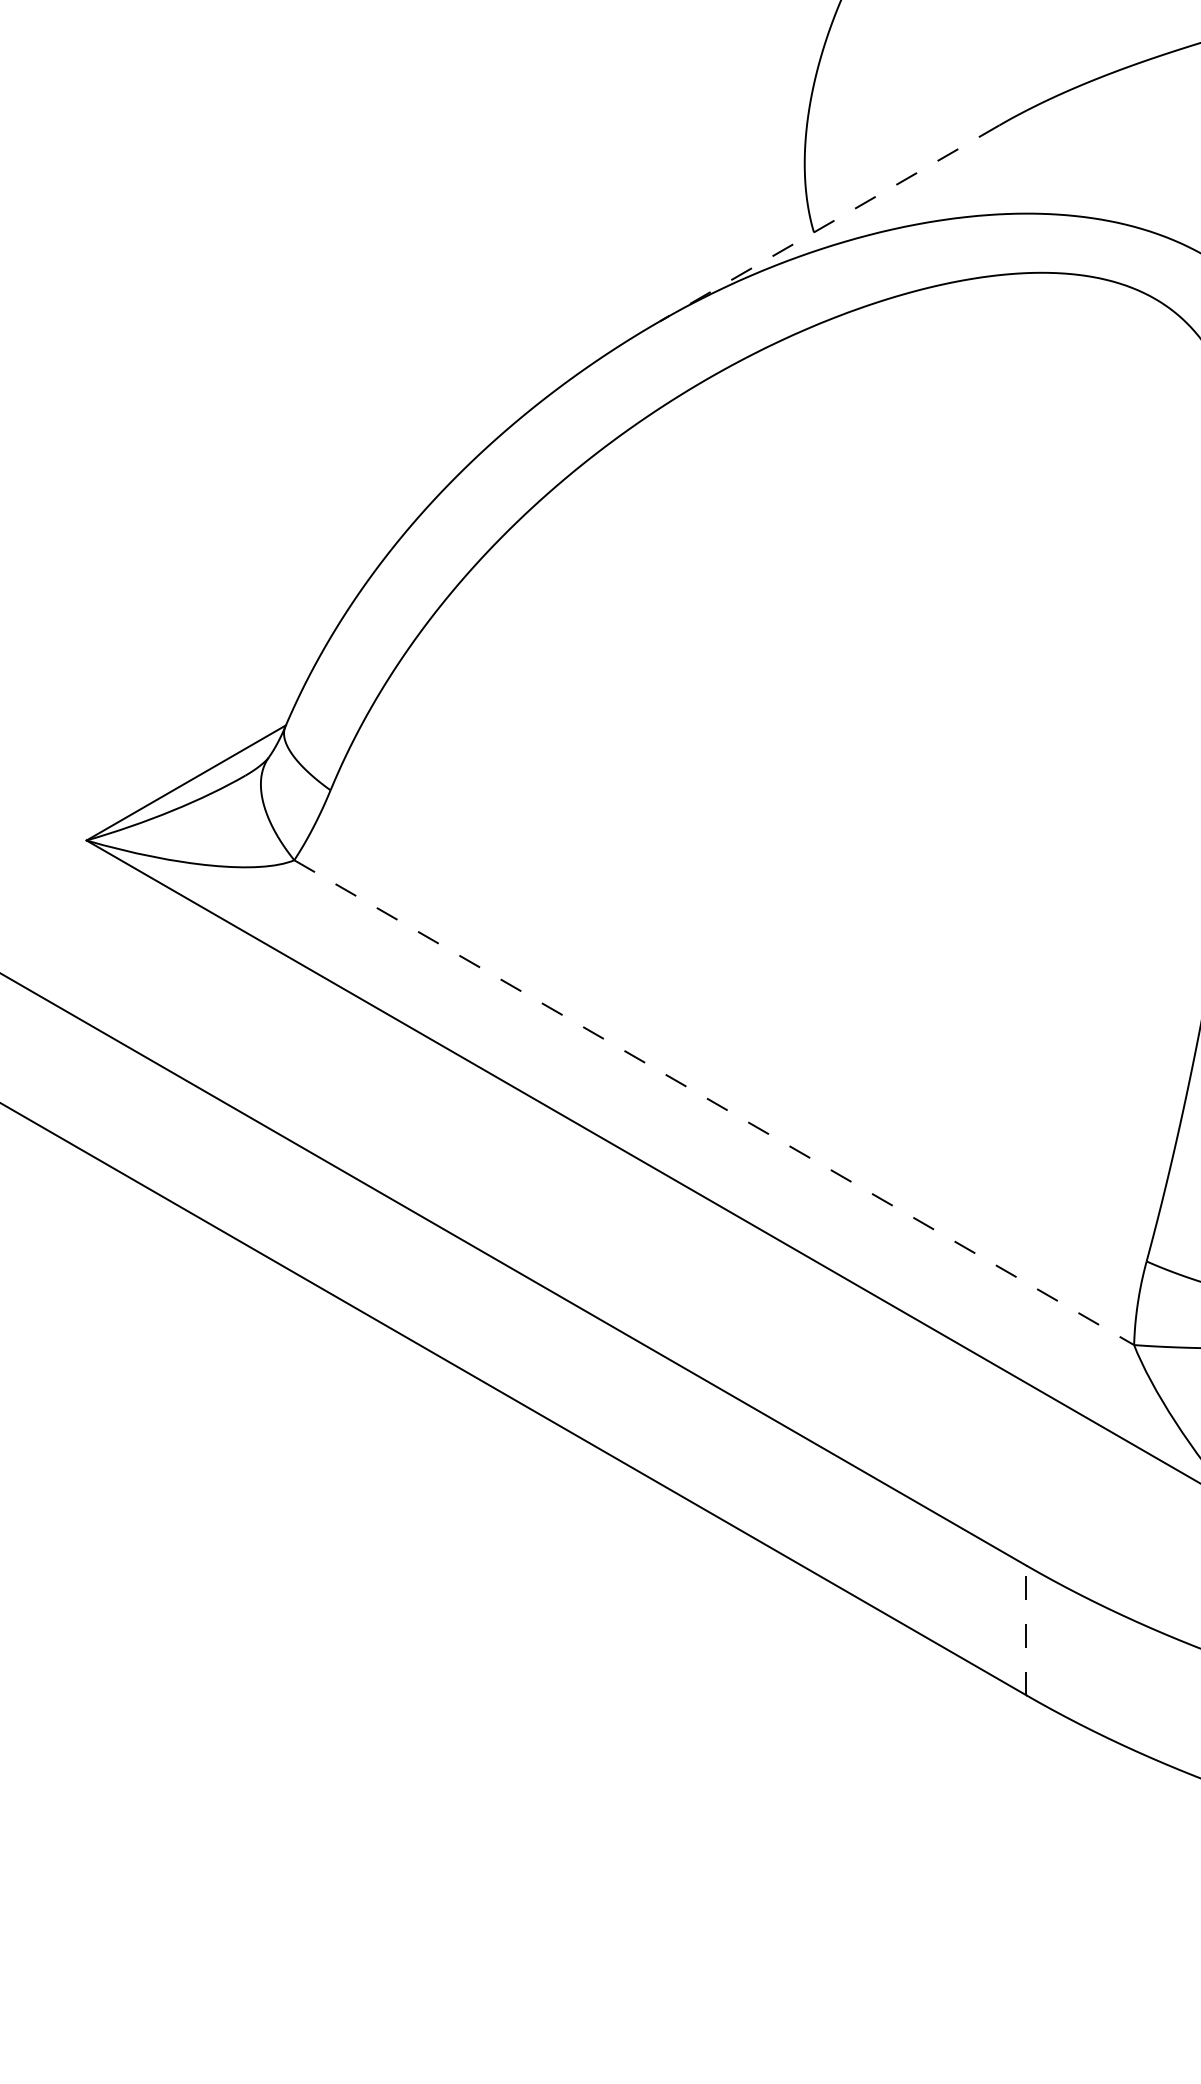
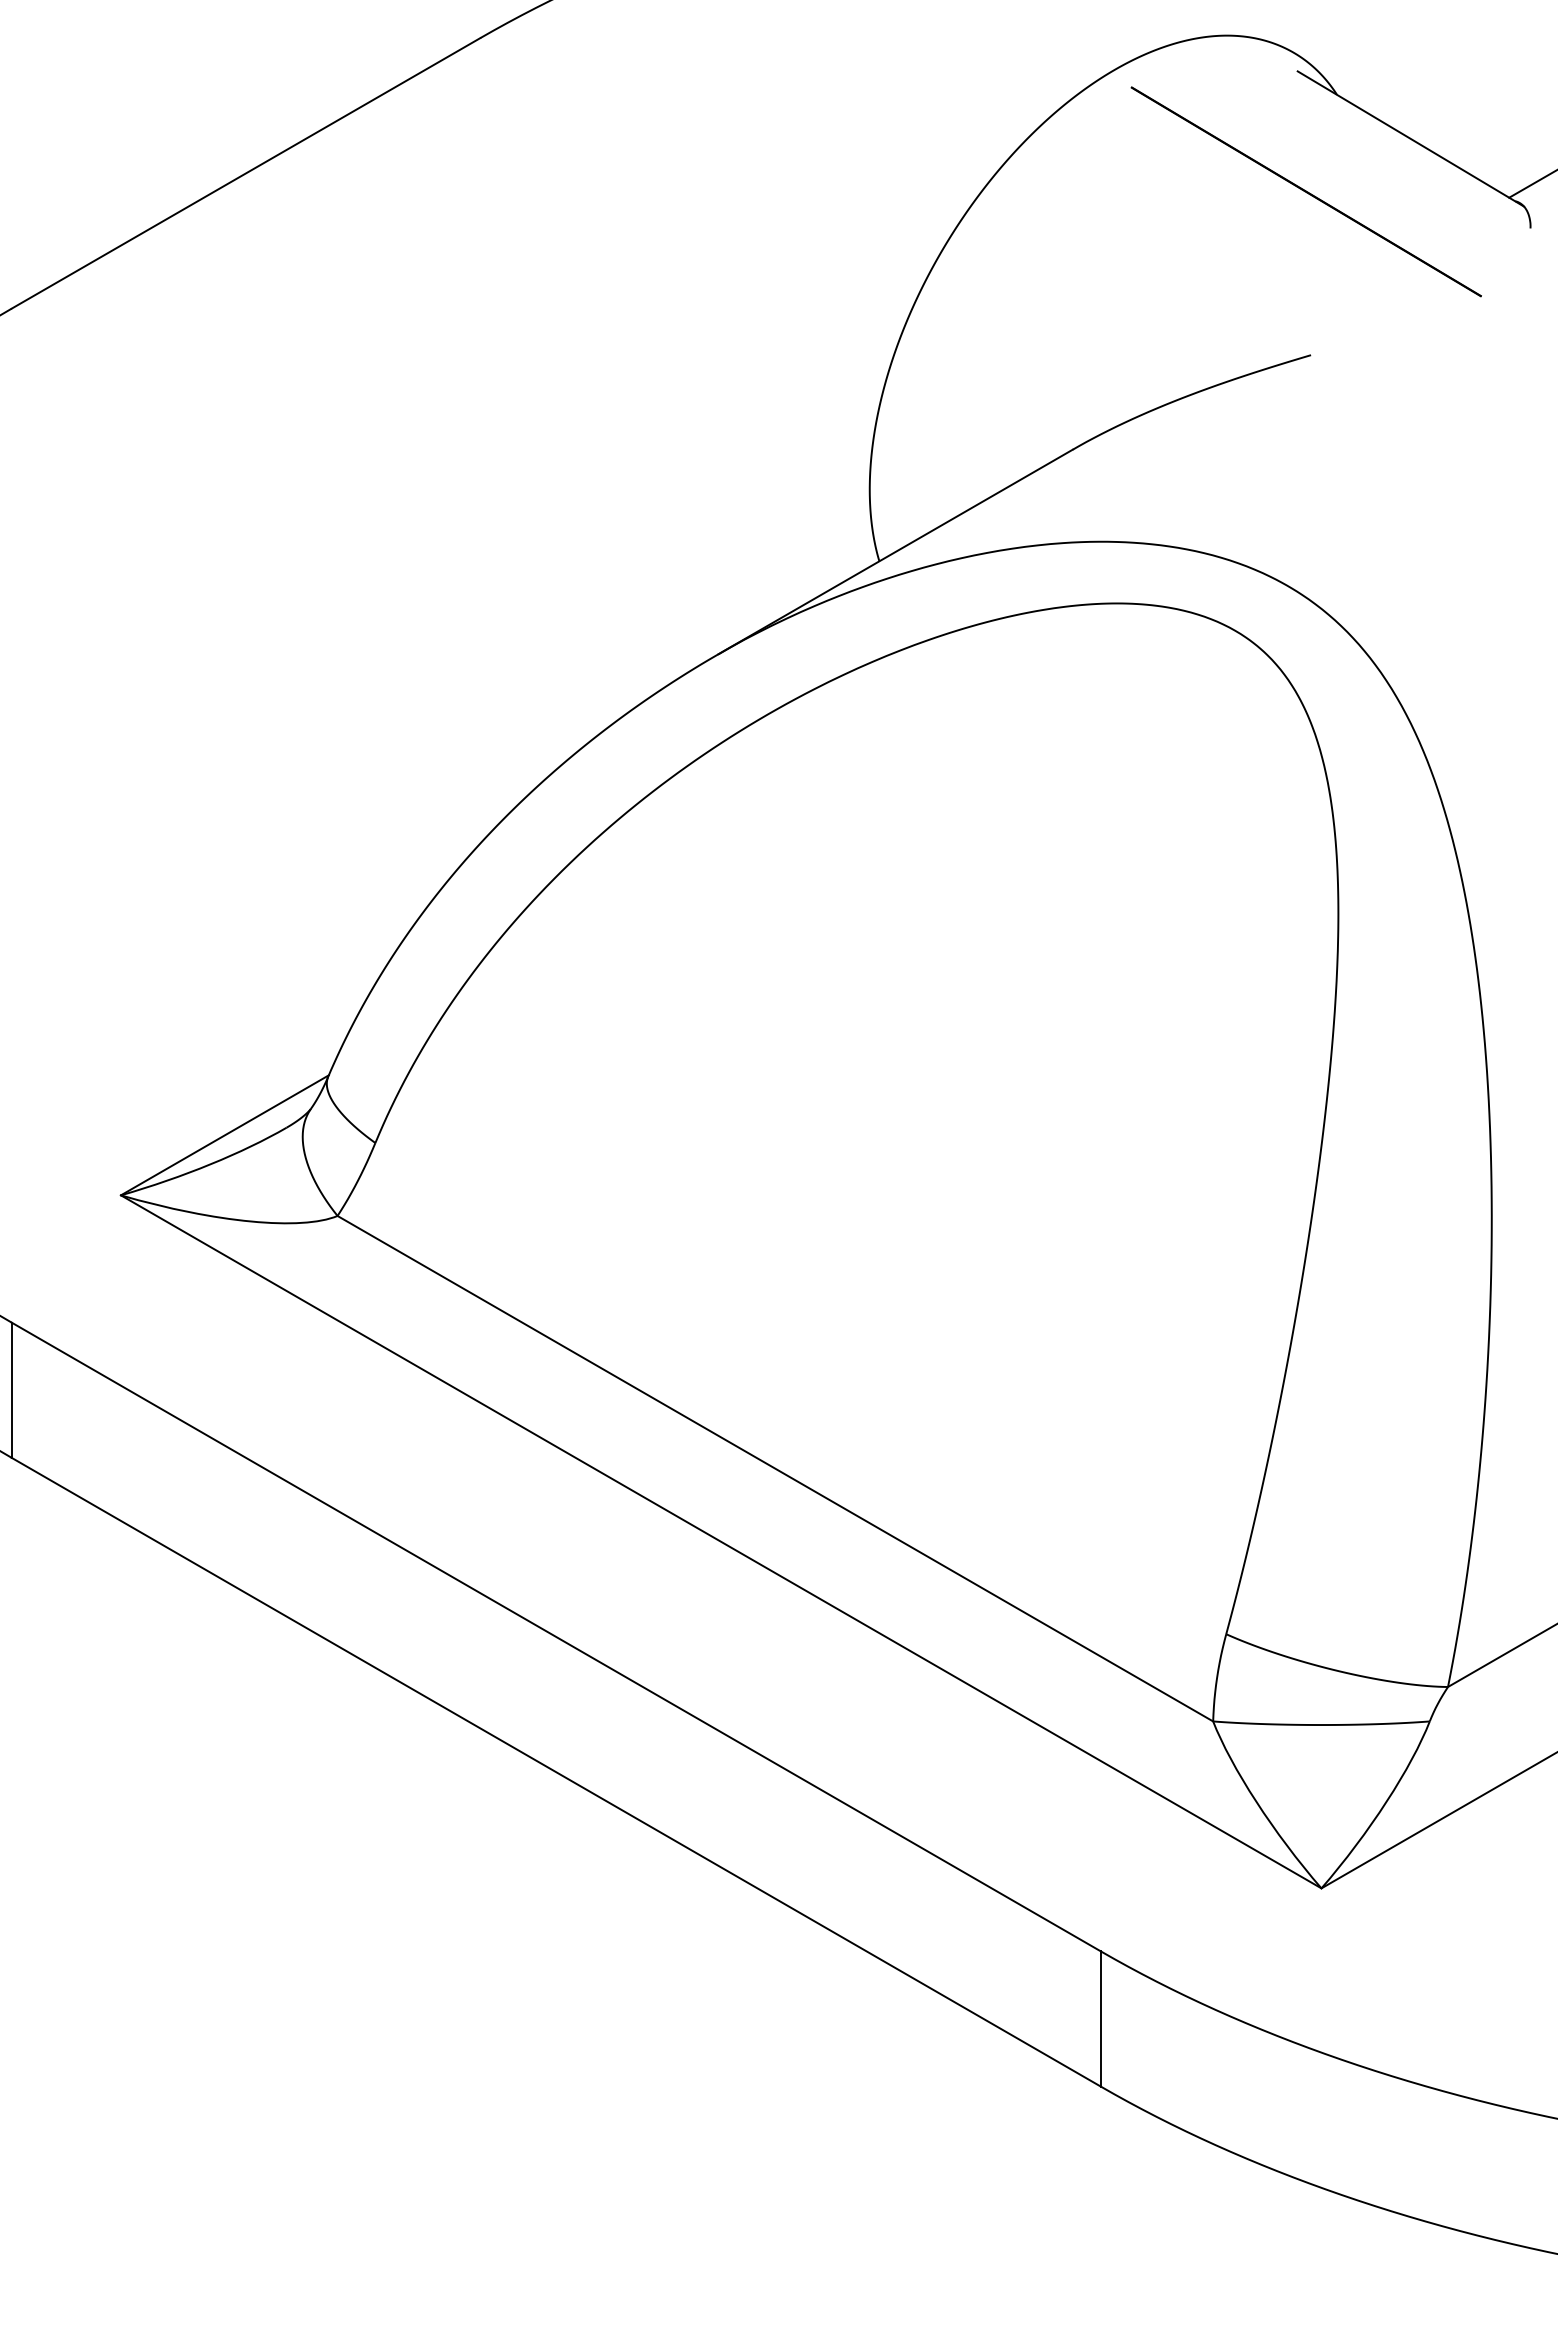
line: (829, 222) -> (895, 551), dashed -> solid
line: (714, 1102) -> (775, 1468), dashed -> solid
line: (1026, 1630) -> (1100, 2019), dashed -> solid

